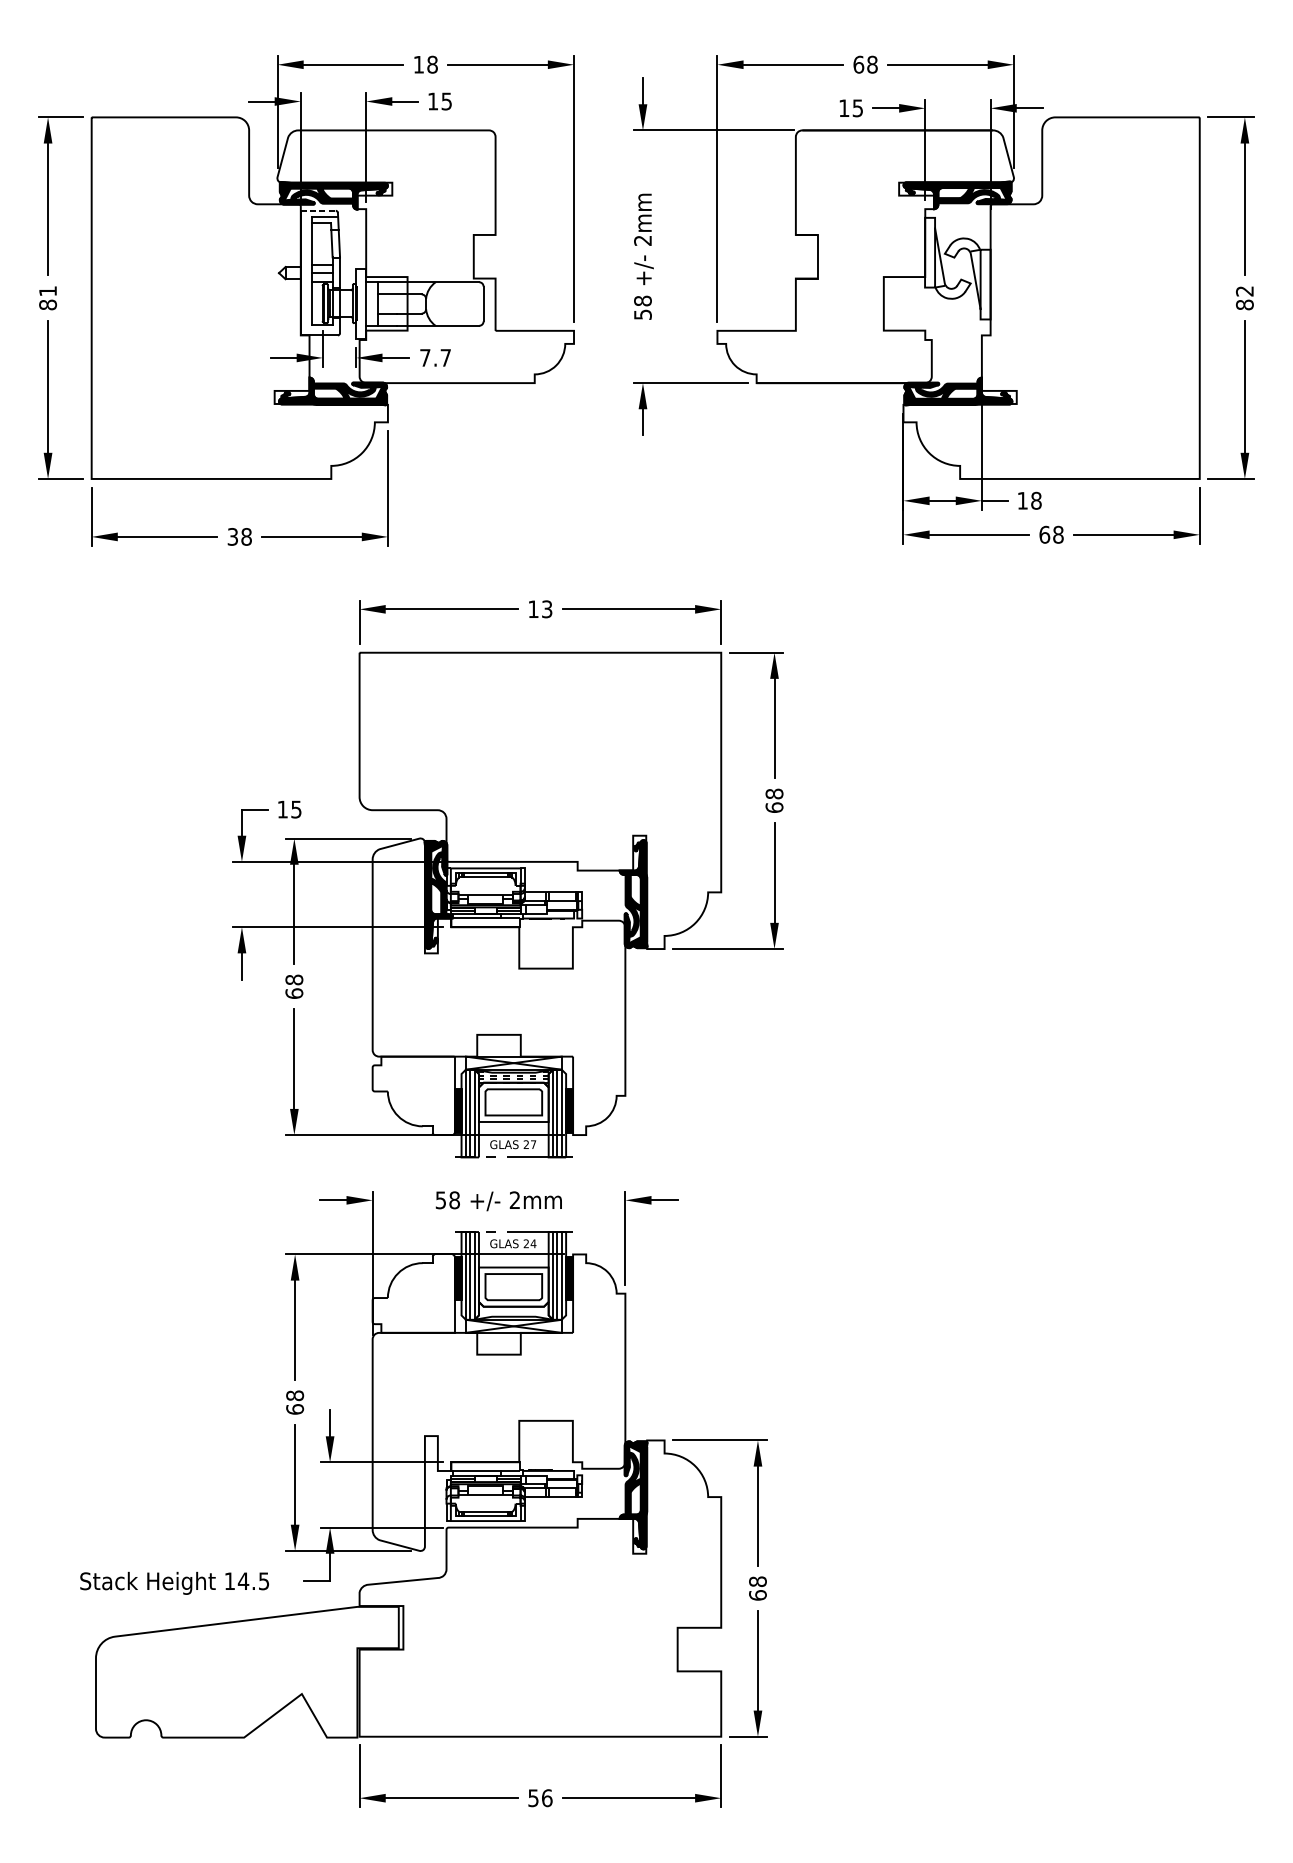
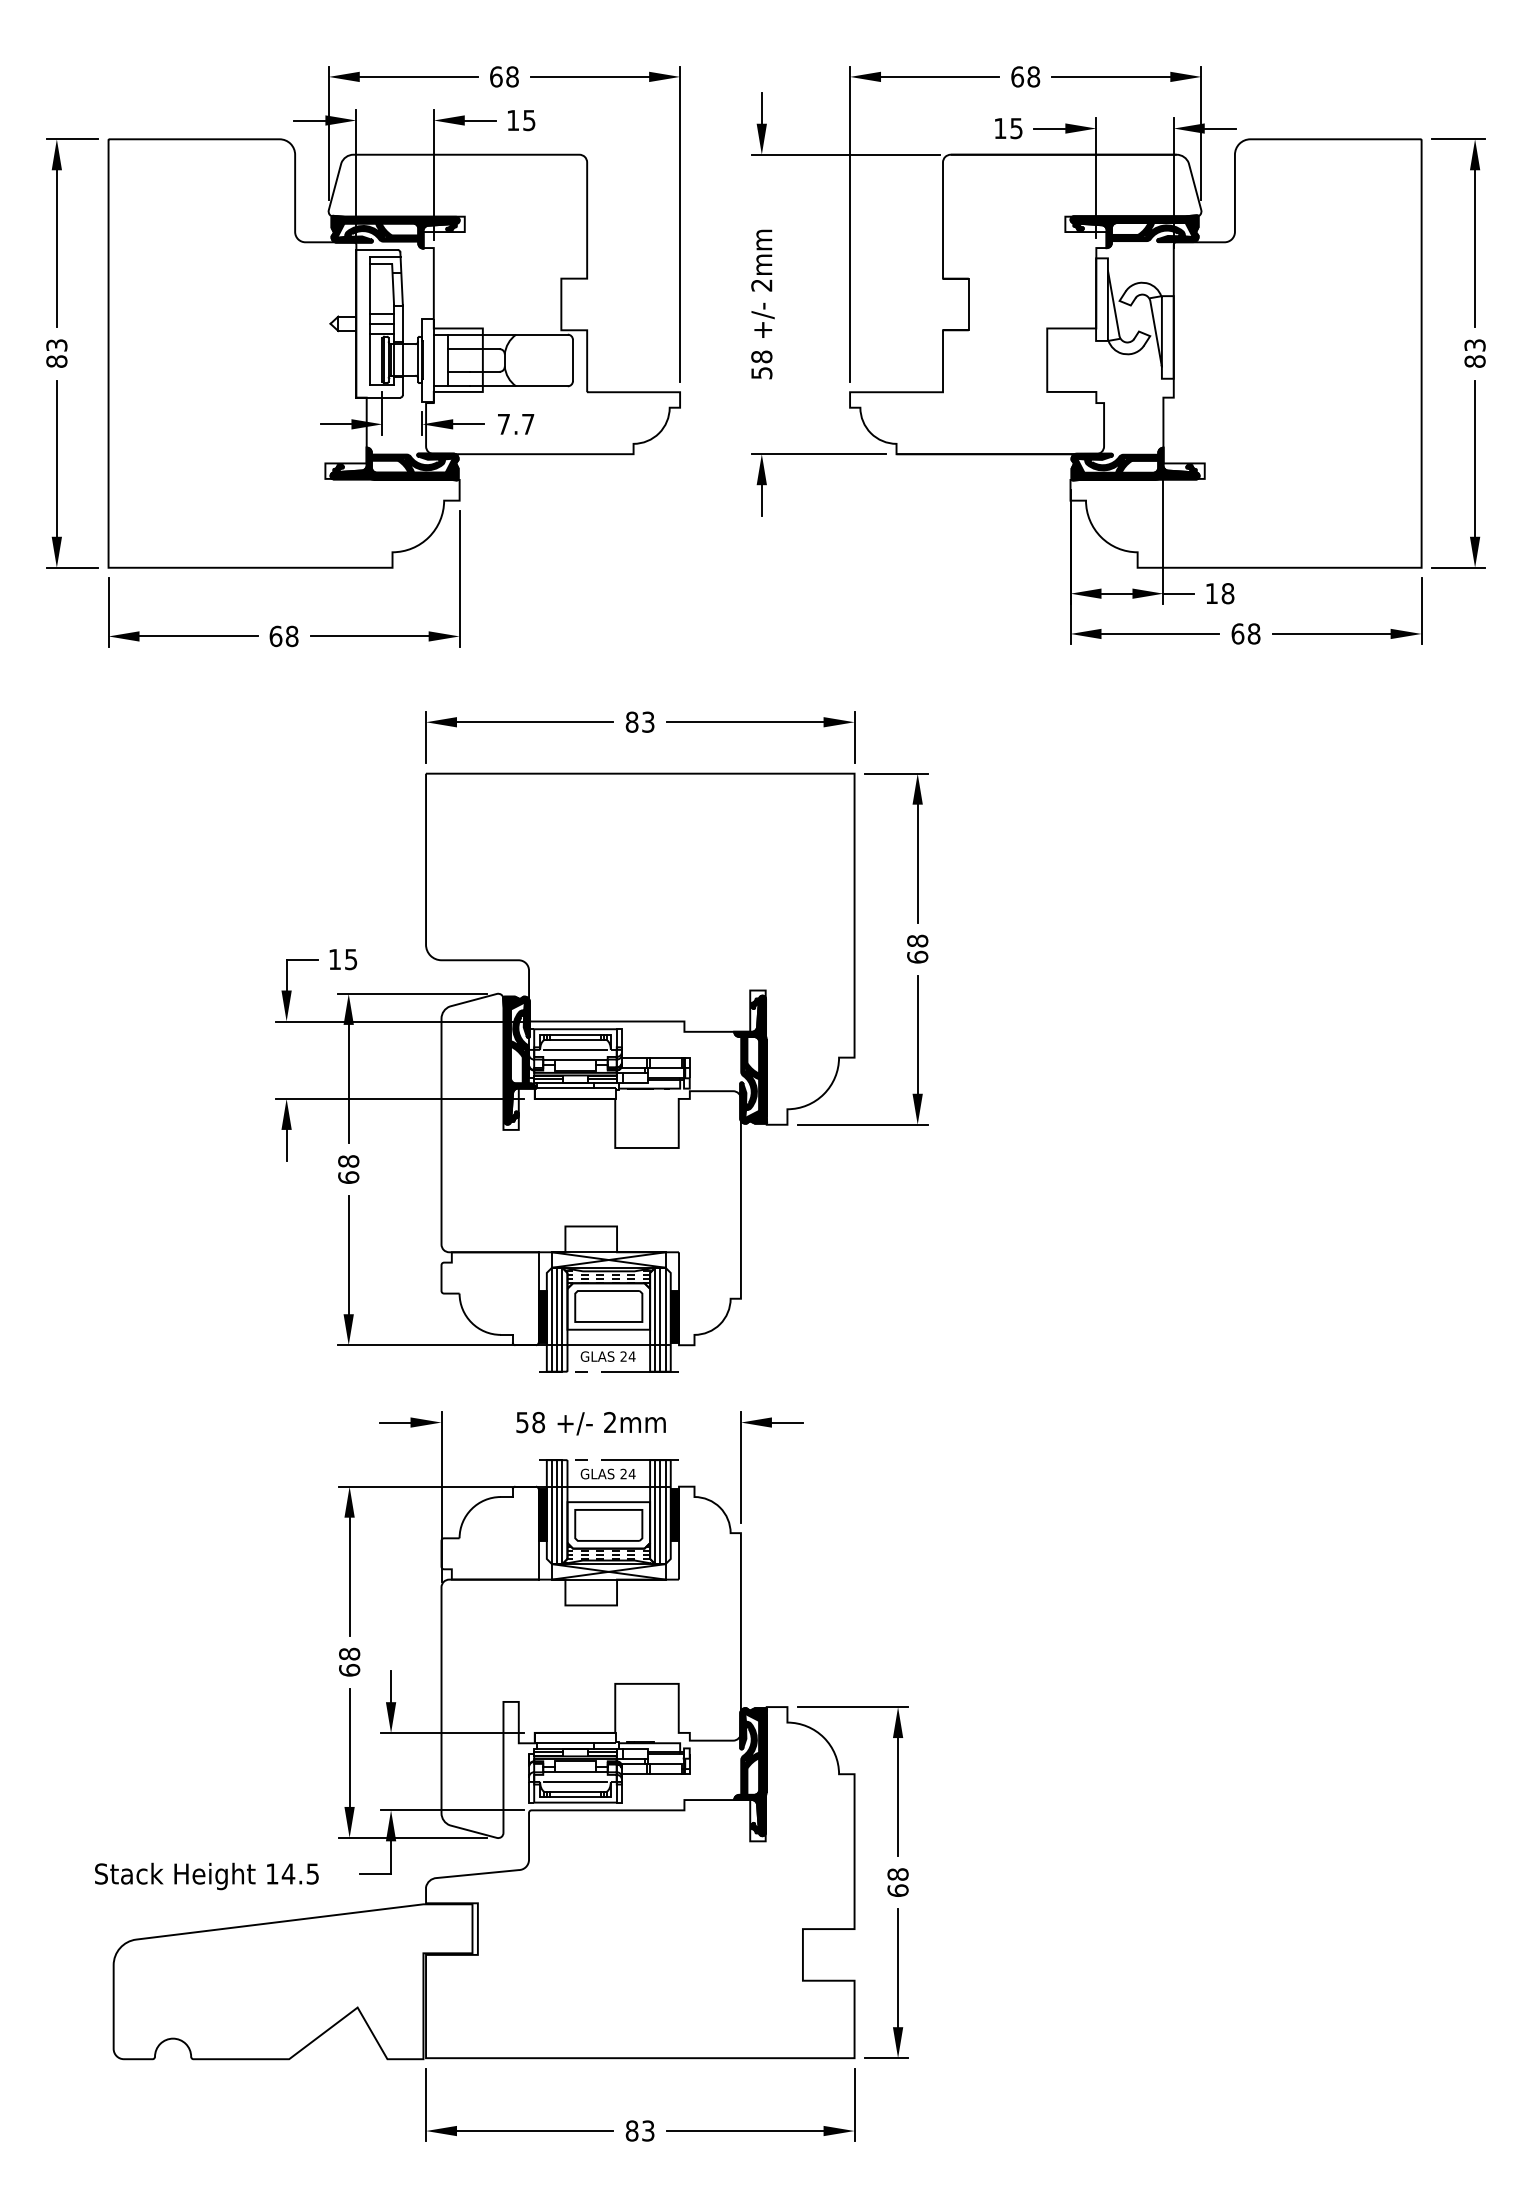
text: (419, 64) -> (496, 76), 18 -> 68
line: (318, 211) -> (377, 250), dashed -> solid
text: (47, 291) -> (56, 345), 81 -> 83
text: (1244, 291) -> (1474, 345), 82 -> 83
text: (232, 536) -> (275, 636), 38 -> 68
text: (532, 608) -> (631, 721), 13 -> 83
line: (485, 885) -> (575, 1049), added
text: (532, 1144) -> (631, 1356), 27 -> 24
hatch: (512, 1311) -> (607, 1554), added
line: (485, 1503) -> (575, 1781), added
text: (539, 1797) -> (639, 2130), 56 -> 83

